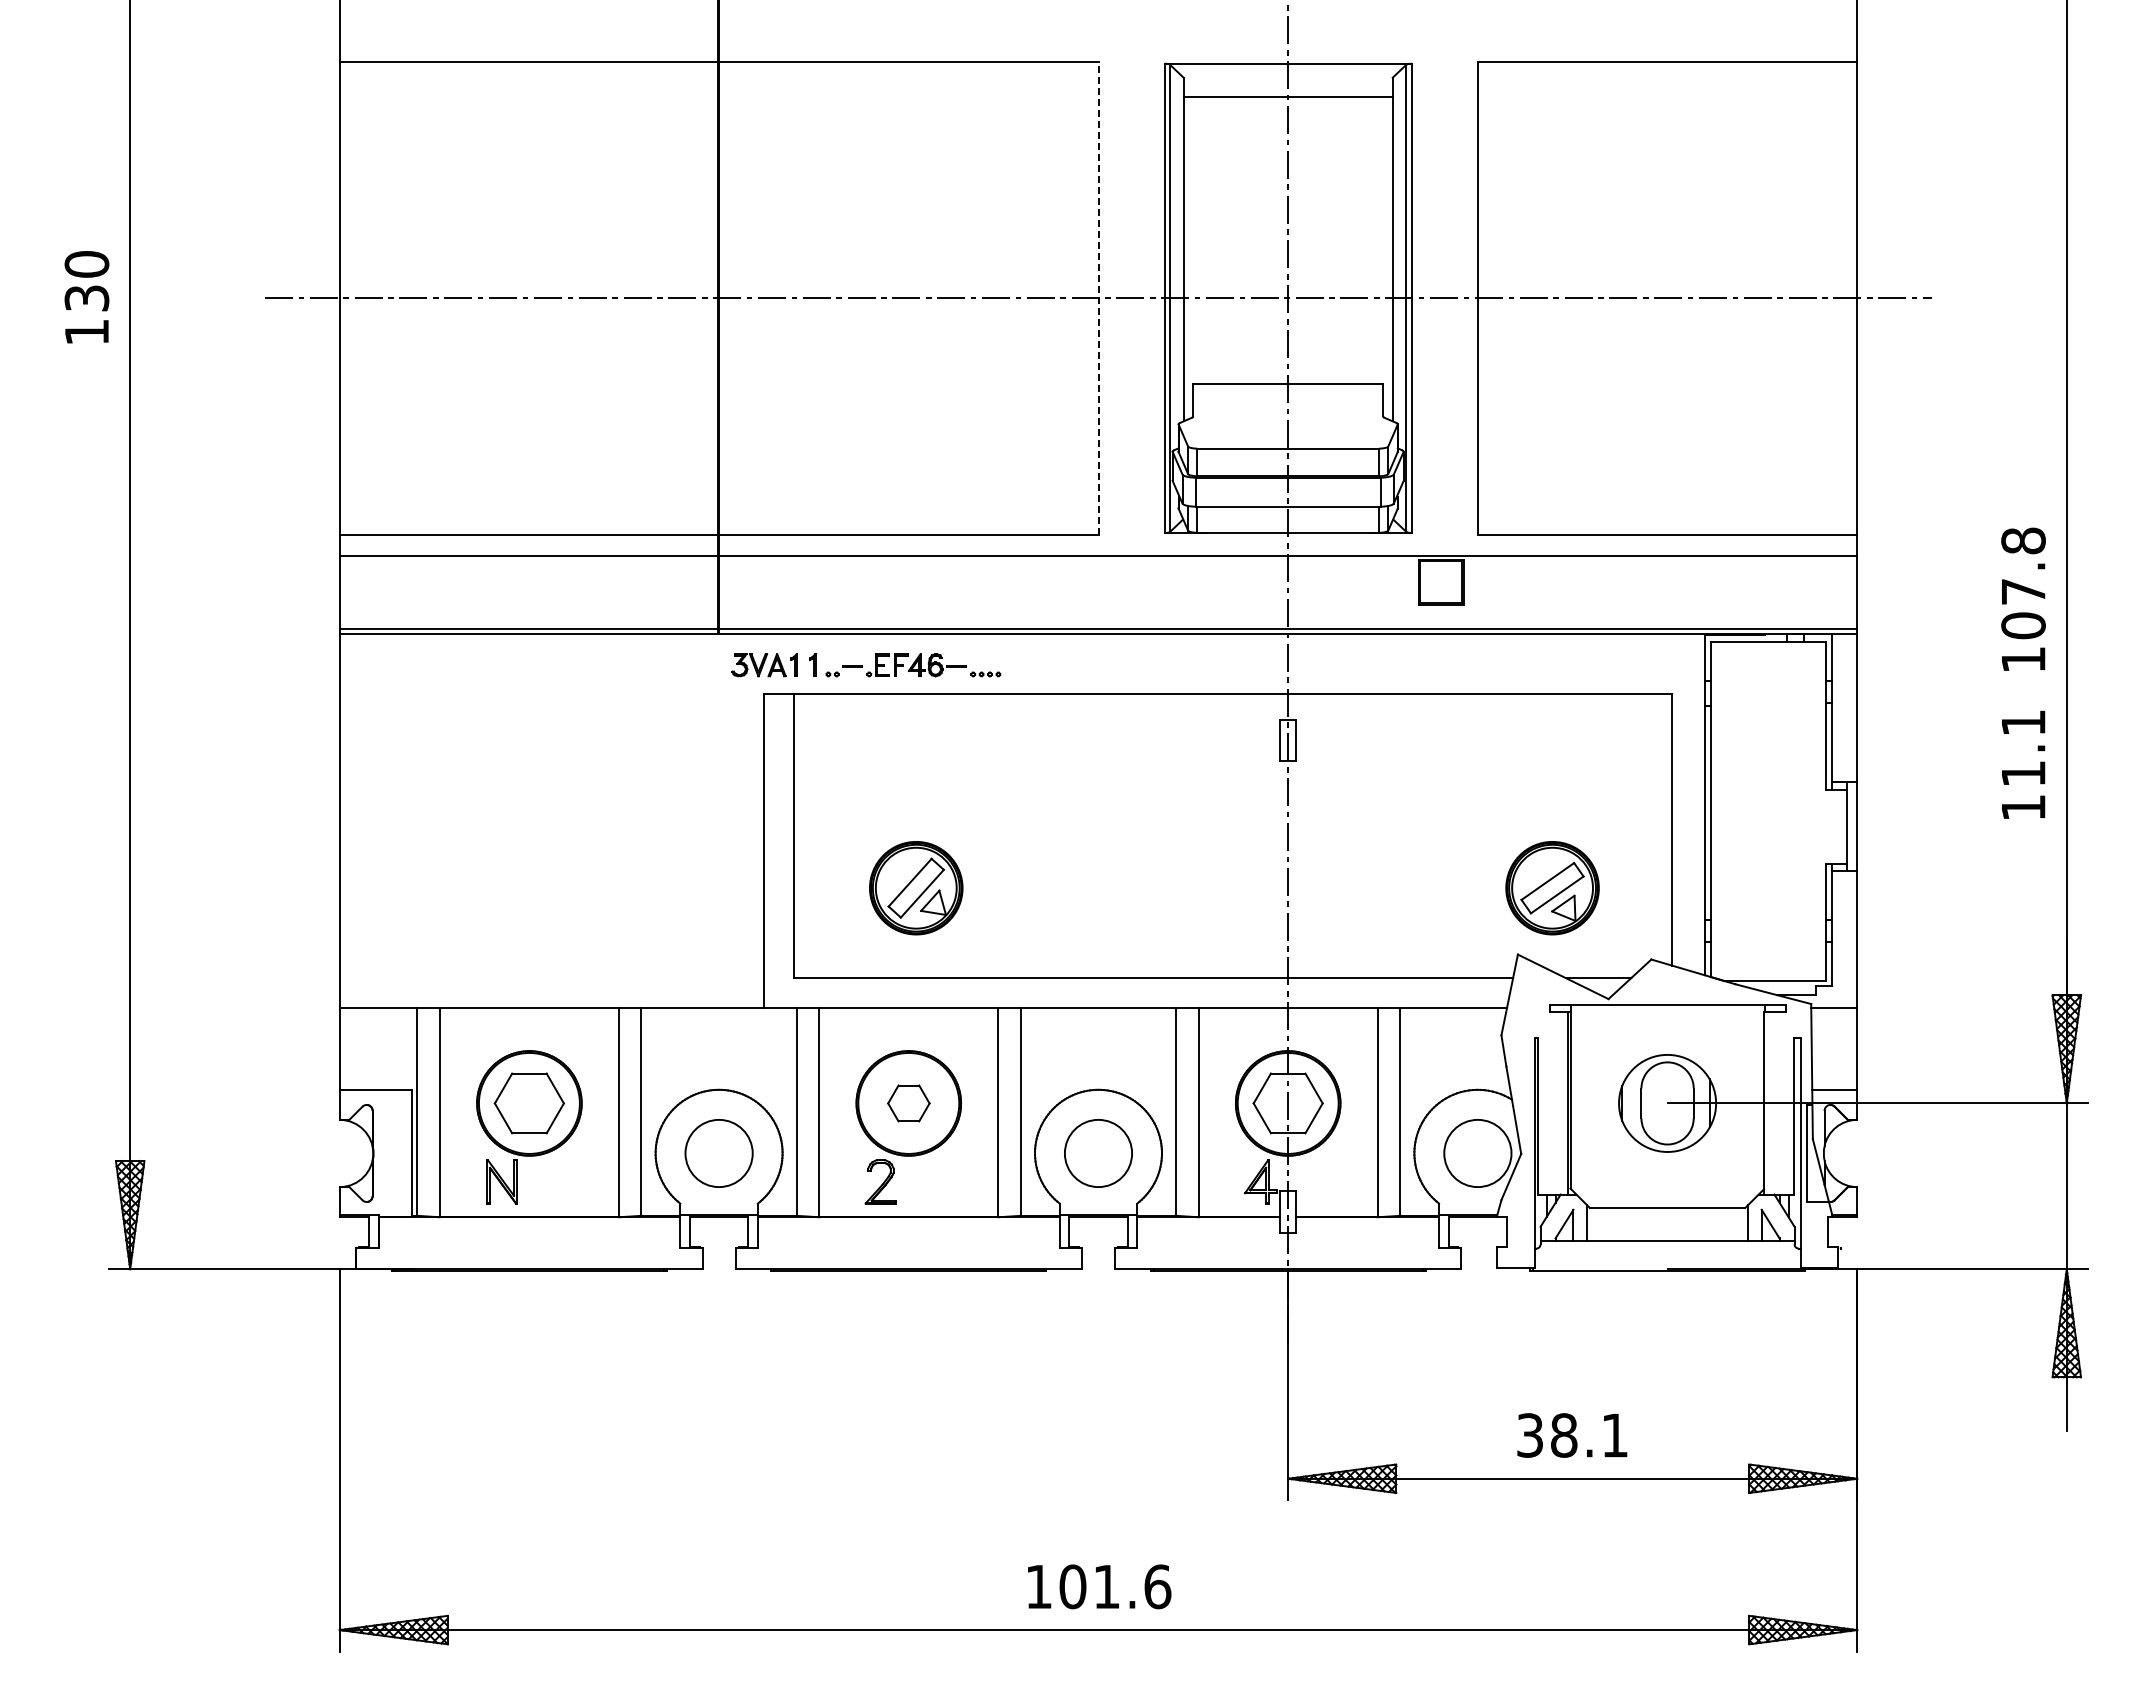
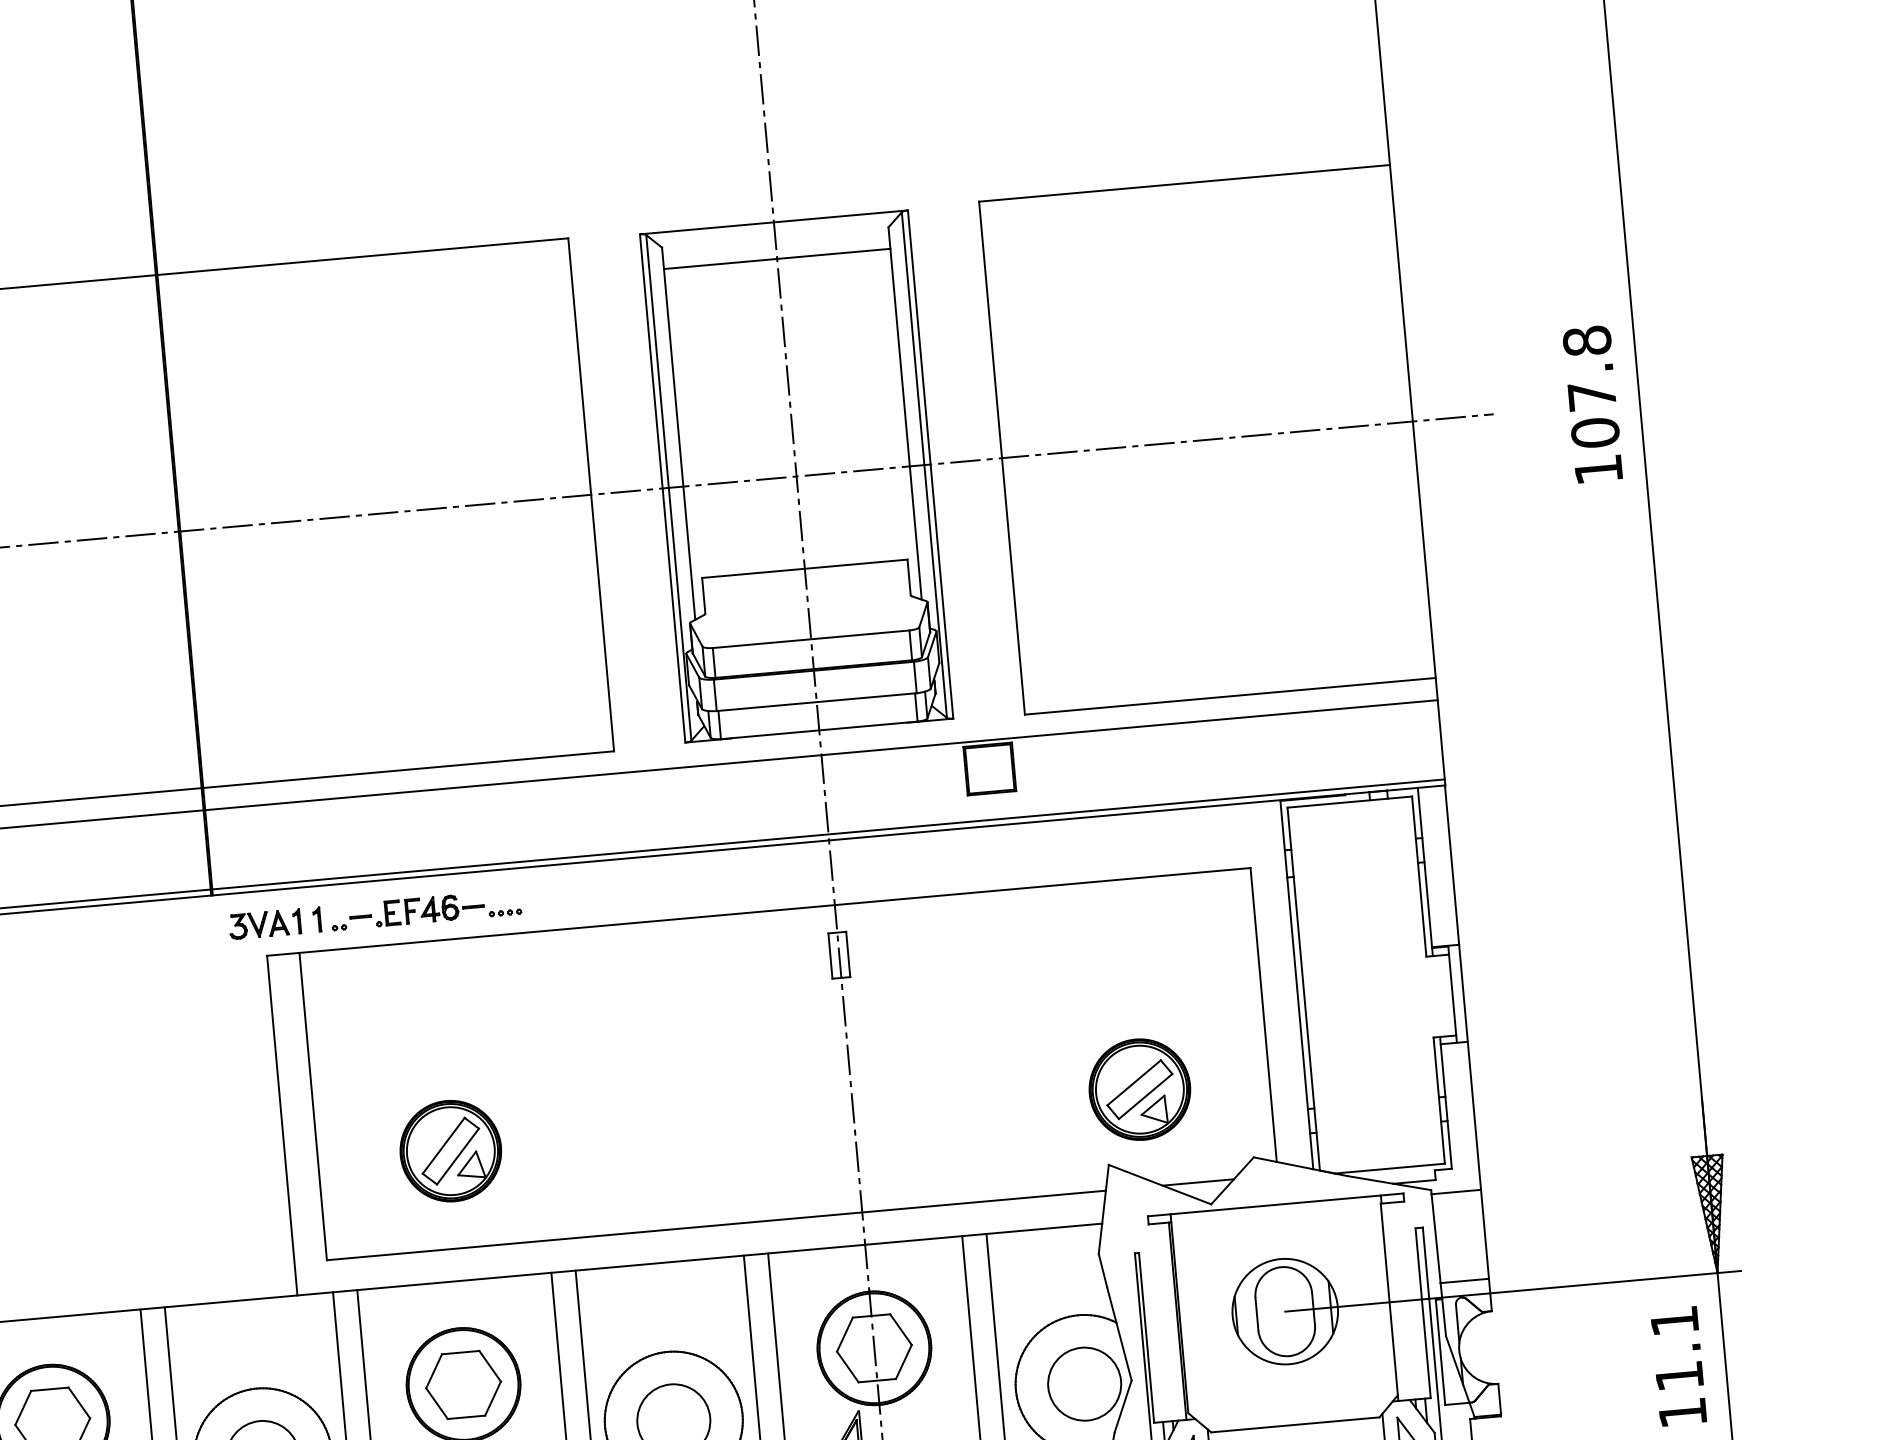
line: (1098, 298) -> (591, 494), dashed -> solid
text: (2023, 598) -> (1592, 403), moved
text: (2023, 764) -> (1678, 1366), moved
part: (908, 1103) -> (463, 1385), size x1.67

